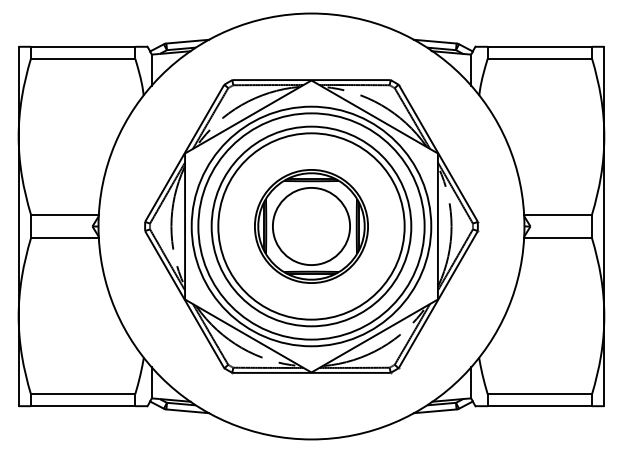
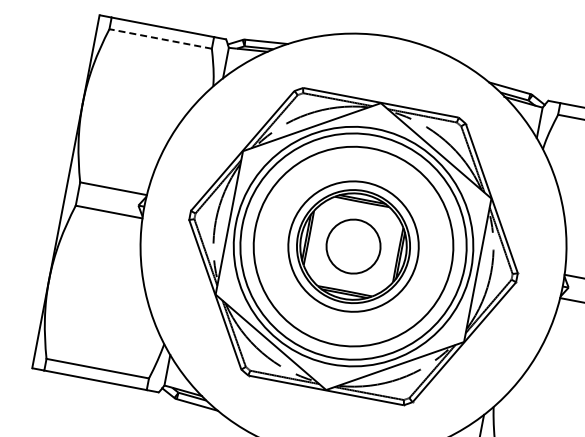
line: (82, 58) -> (160, 38), solid -> dashed
circle: (311, 226) -> (353, 246), size x0.7
circle: (311, 226) -> (353, 246), size x0.7

